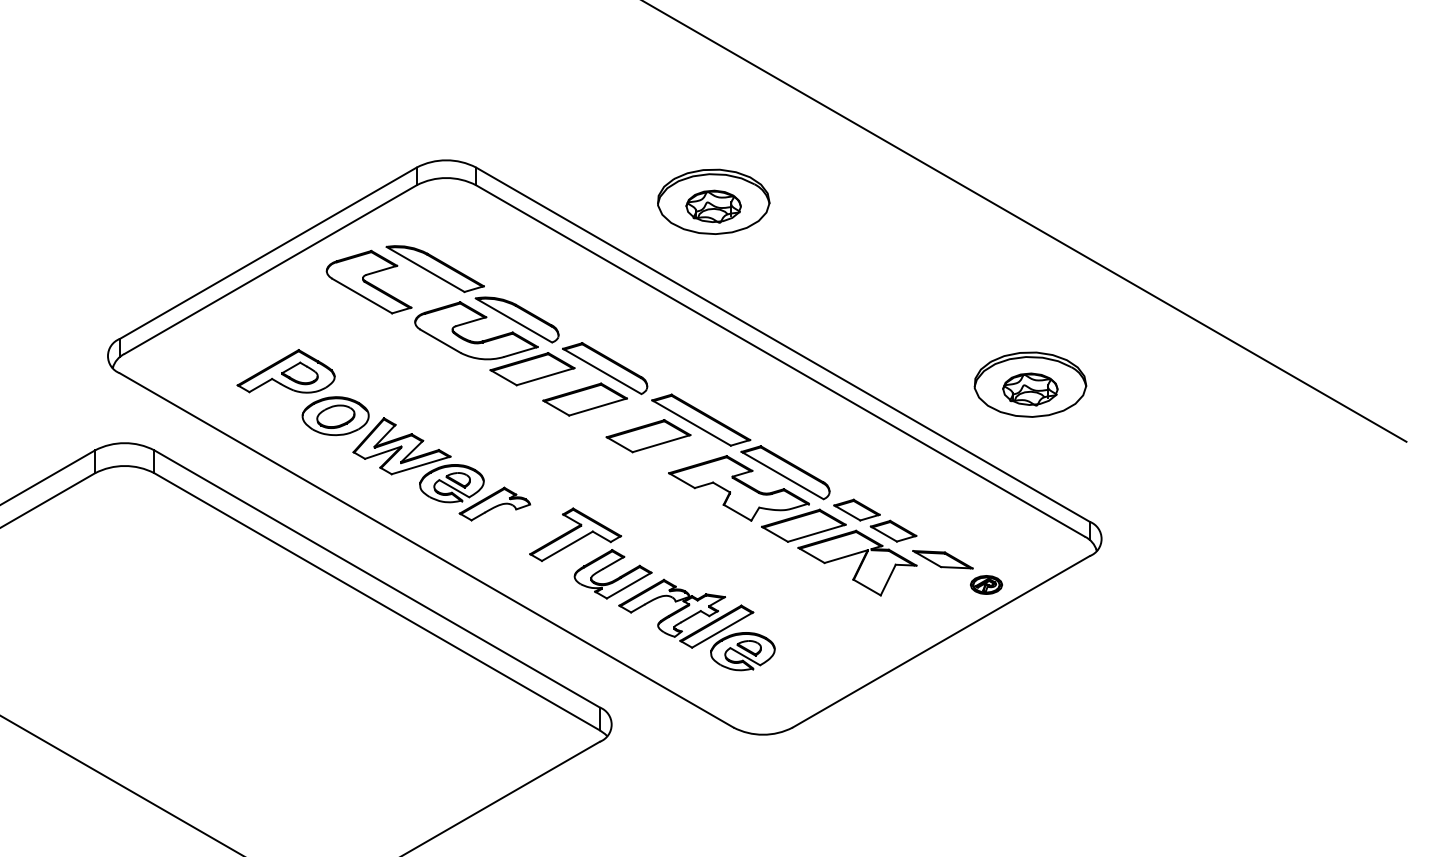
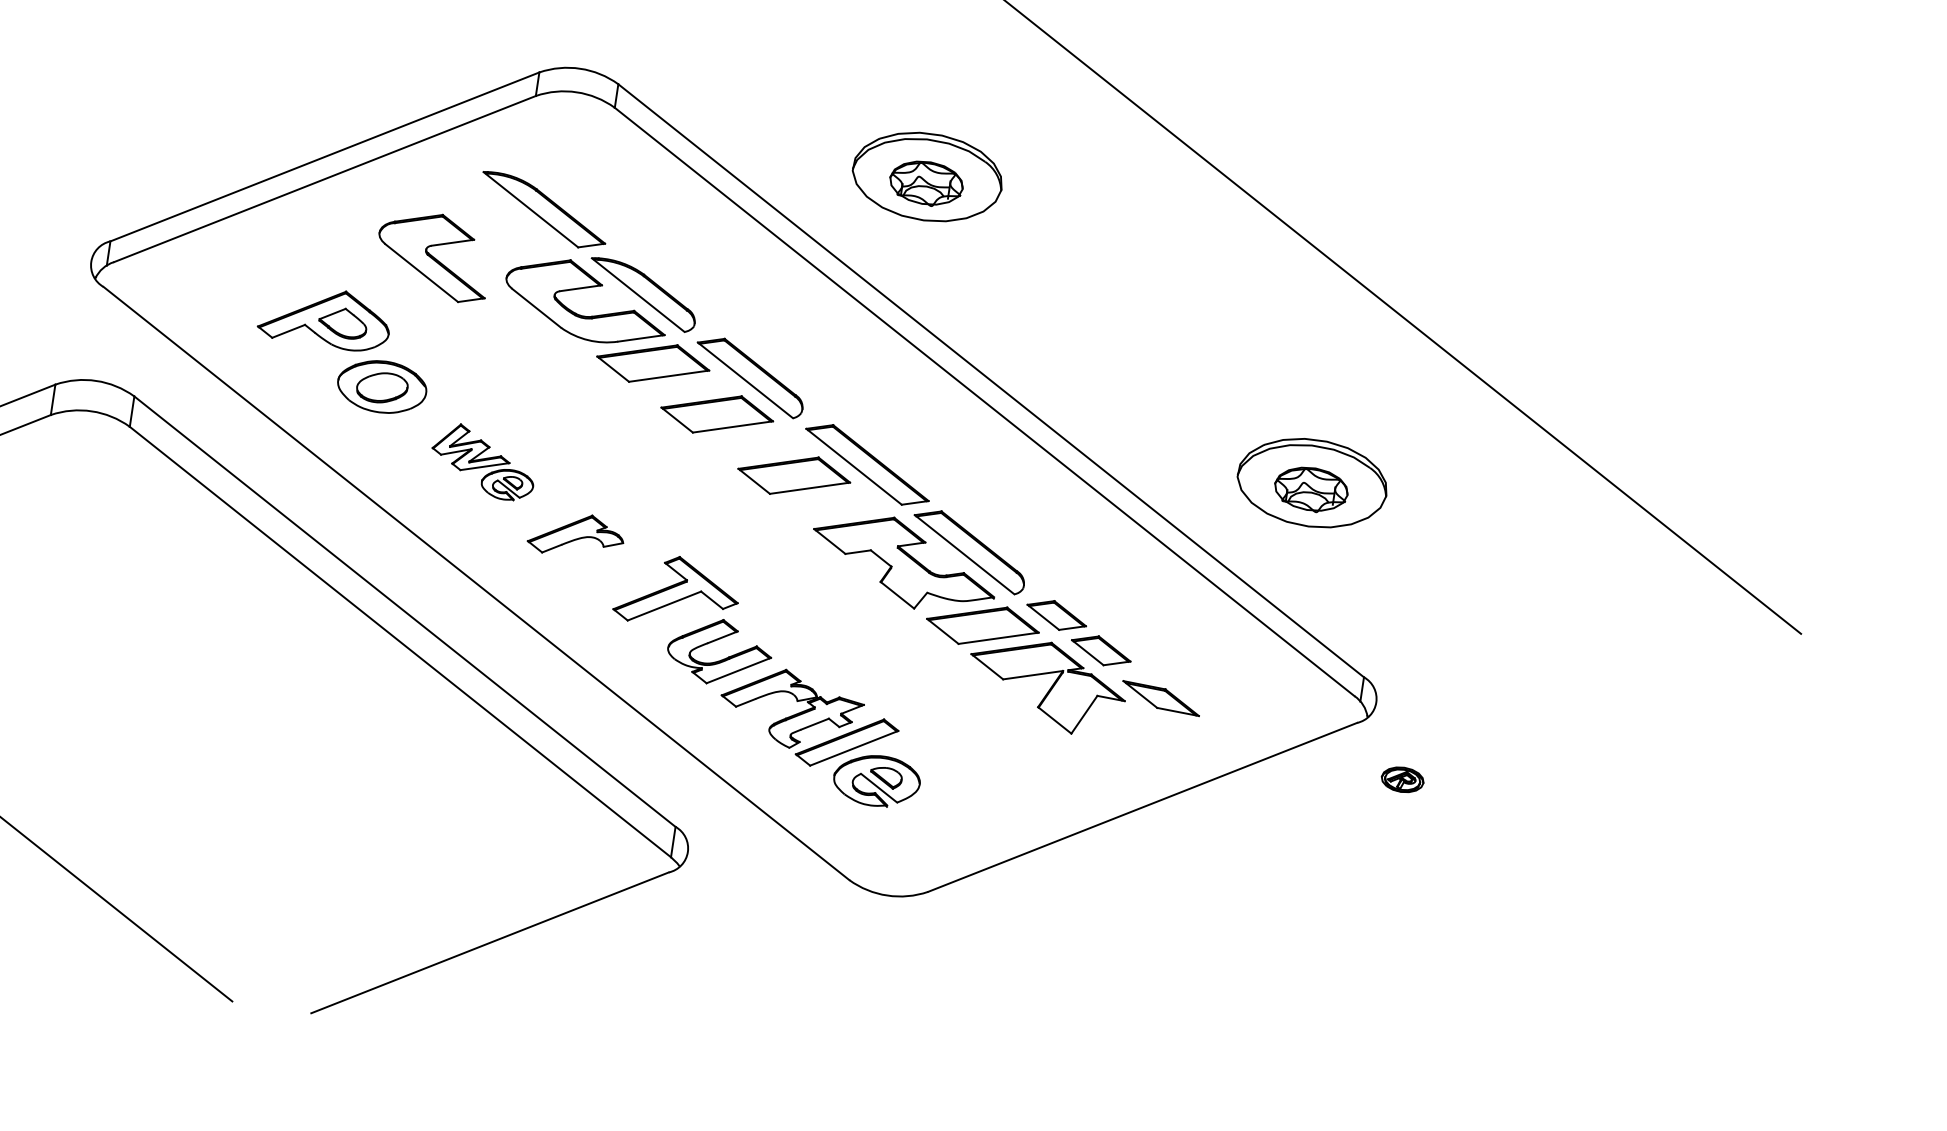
part: (368, 281) -> (432, 254), moved
part: (418, 460) -> (483, 462), size x0.6
part: (986, 584) -> (1402, 779), moved

